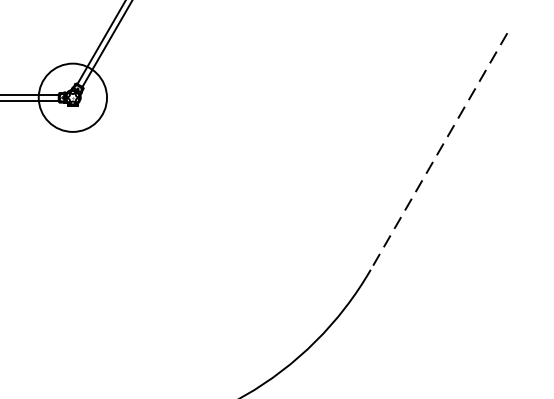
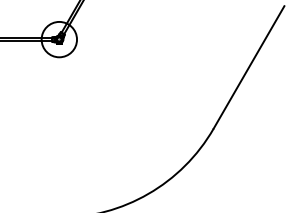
line: (439, 151) -> (249, 67), dashed -> solid

